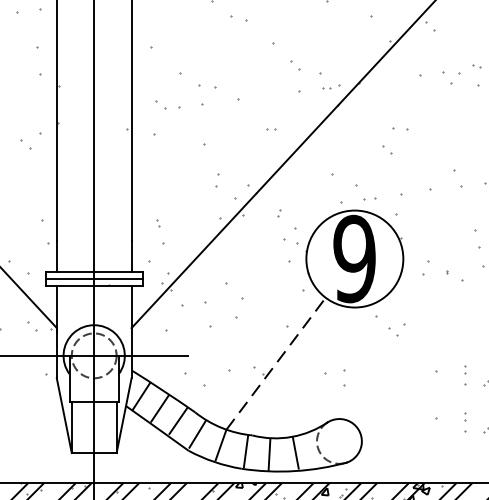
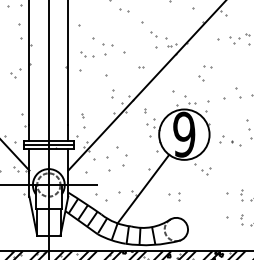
line: (276, 364) -> (143, 189), dashed -> solid

